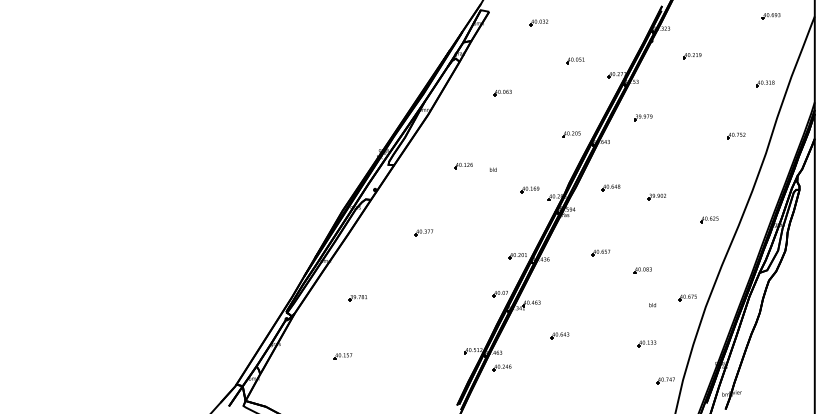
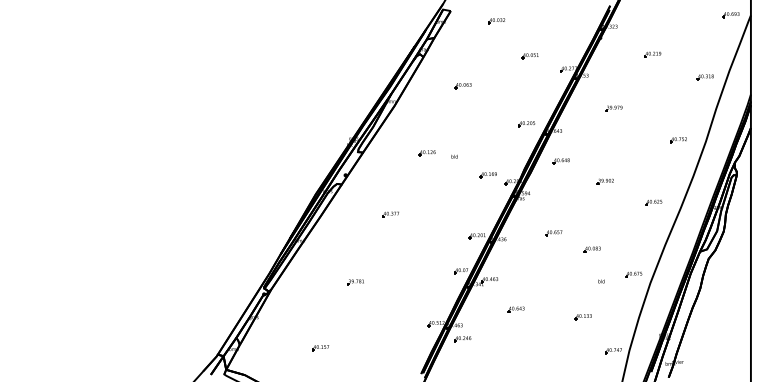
part: (770, 16) -> (730, 15), moved
part: (692, 56) -> (652, 55), moved
part: (643, 117) -> (614, 108), moved
part: (736, 135) -> (678, 139), moved
part: (610, 187) -> (560, 161), moved
part: (357, 298) -> (355, 282), moved
part: (646, 343) -> (582, 316), moved
part: (342, 356) -> (320, 348), moved

